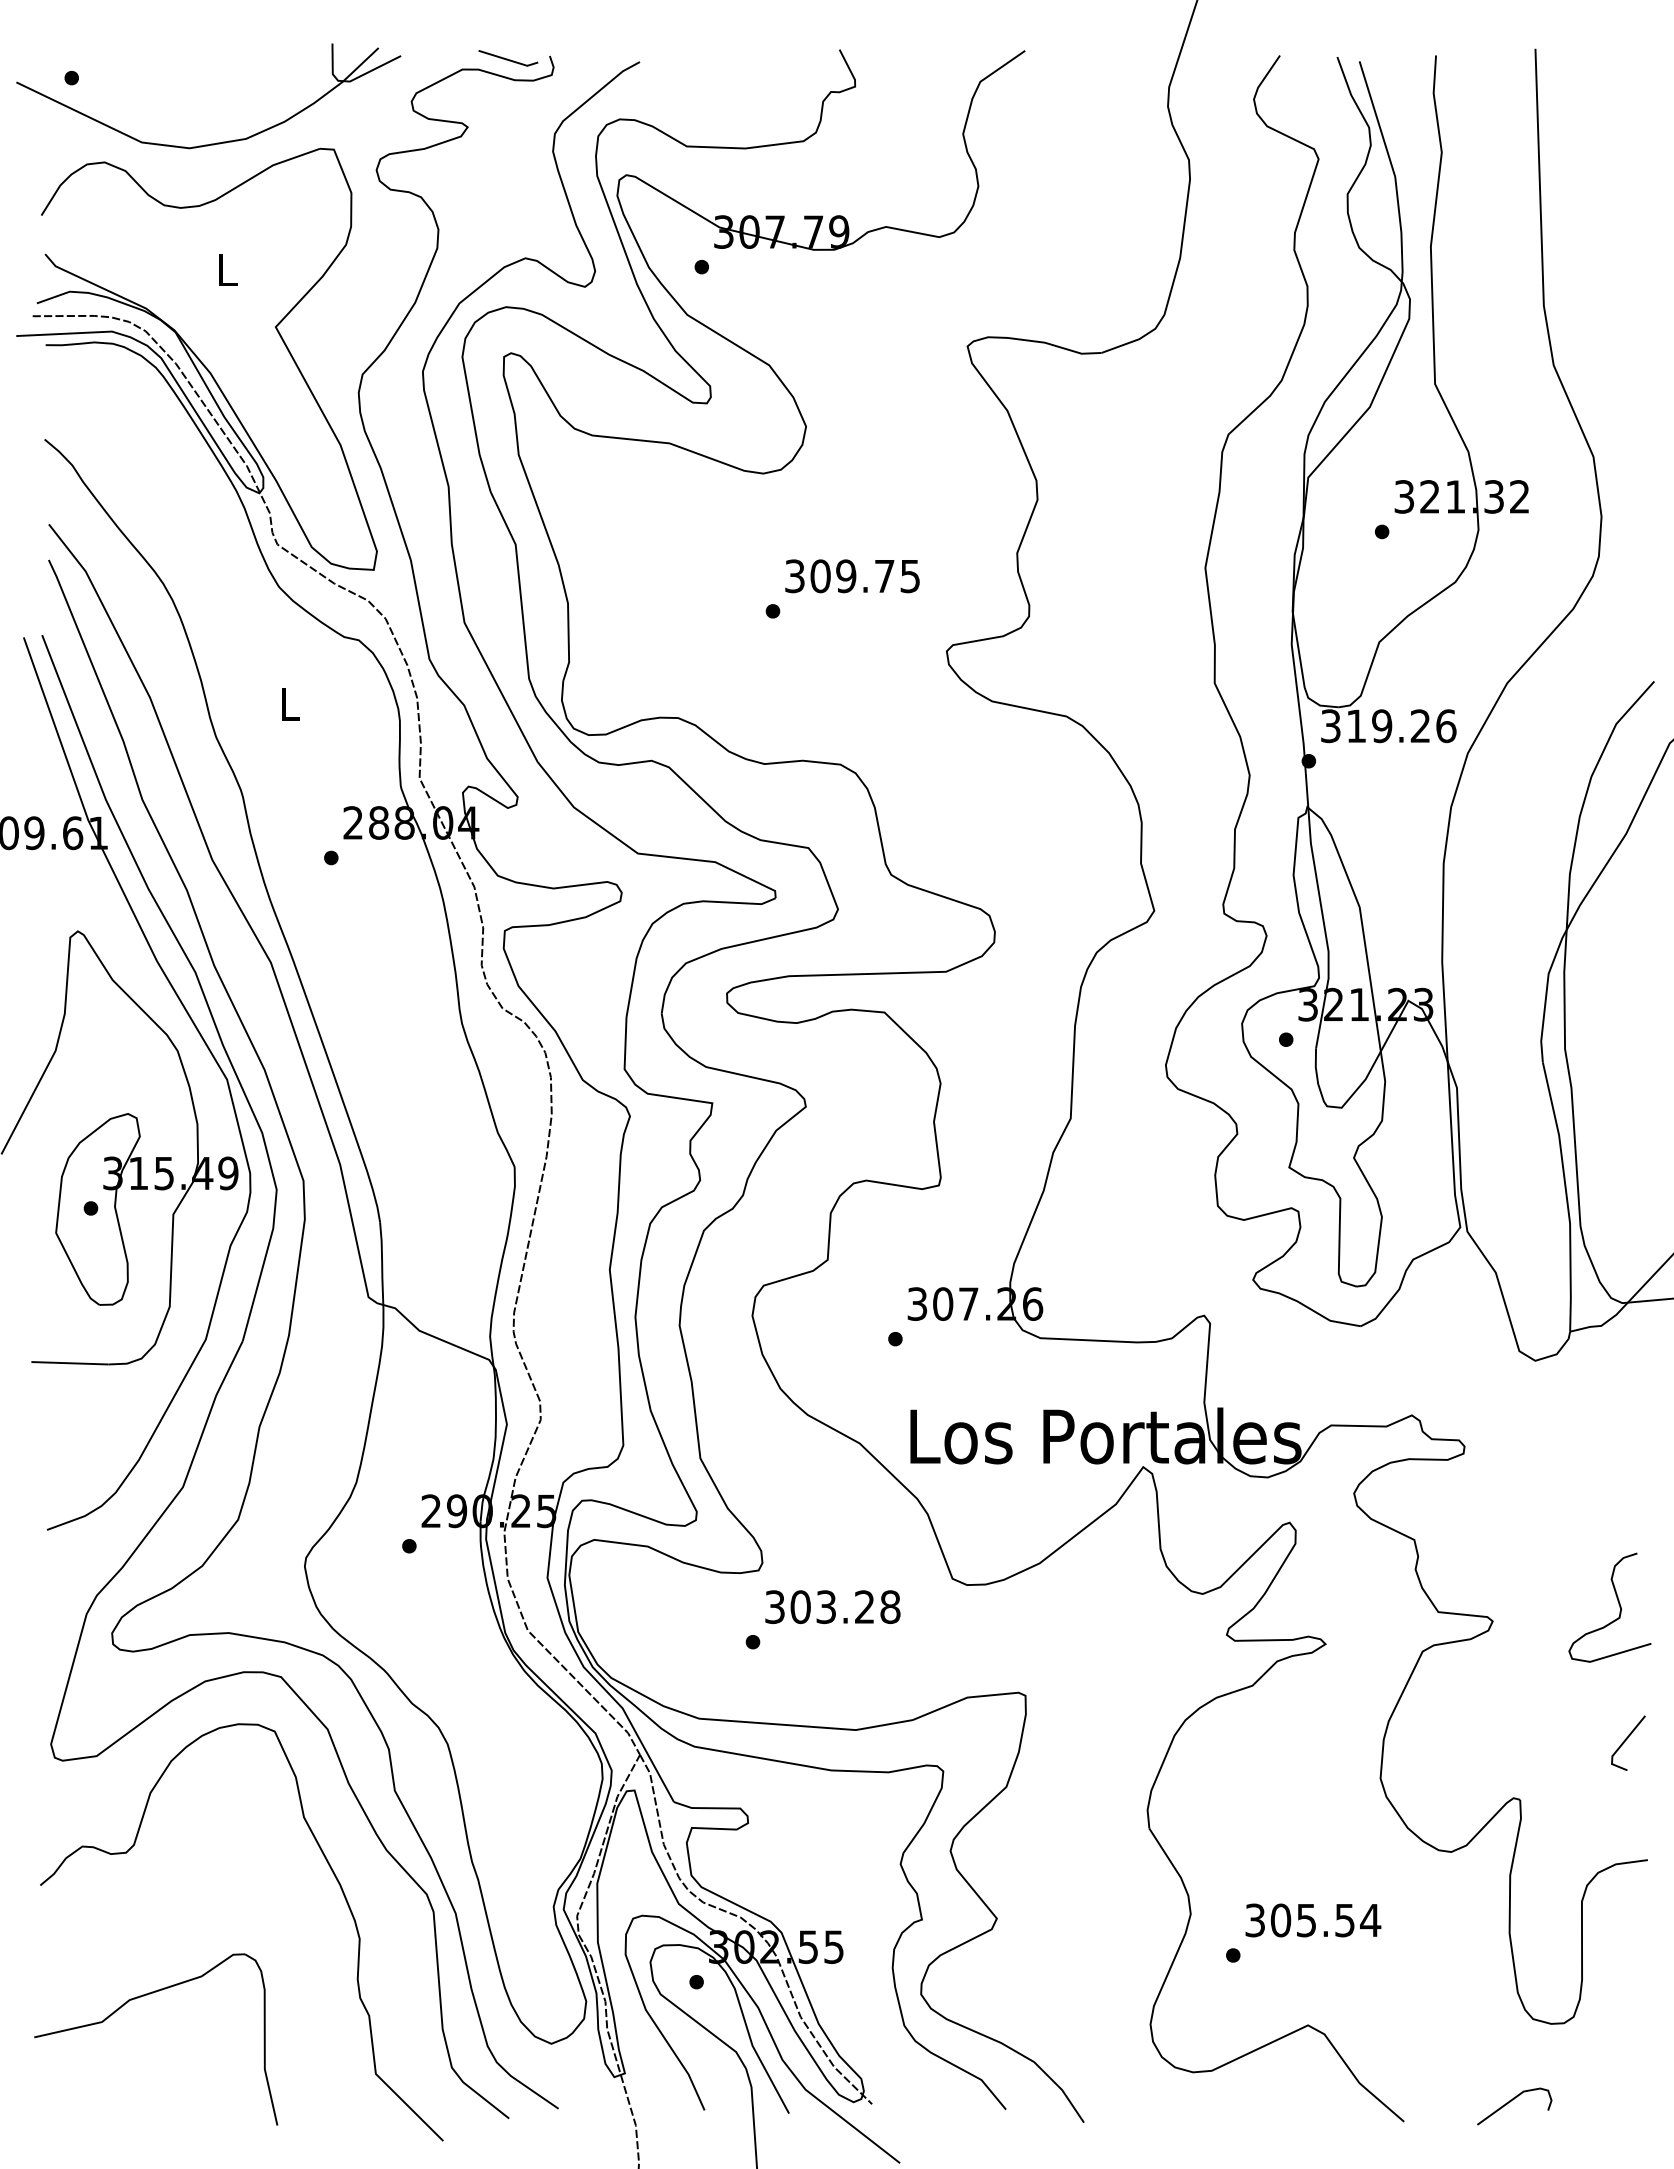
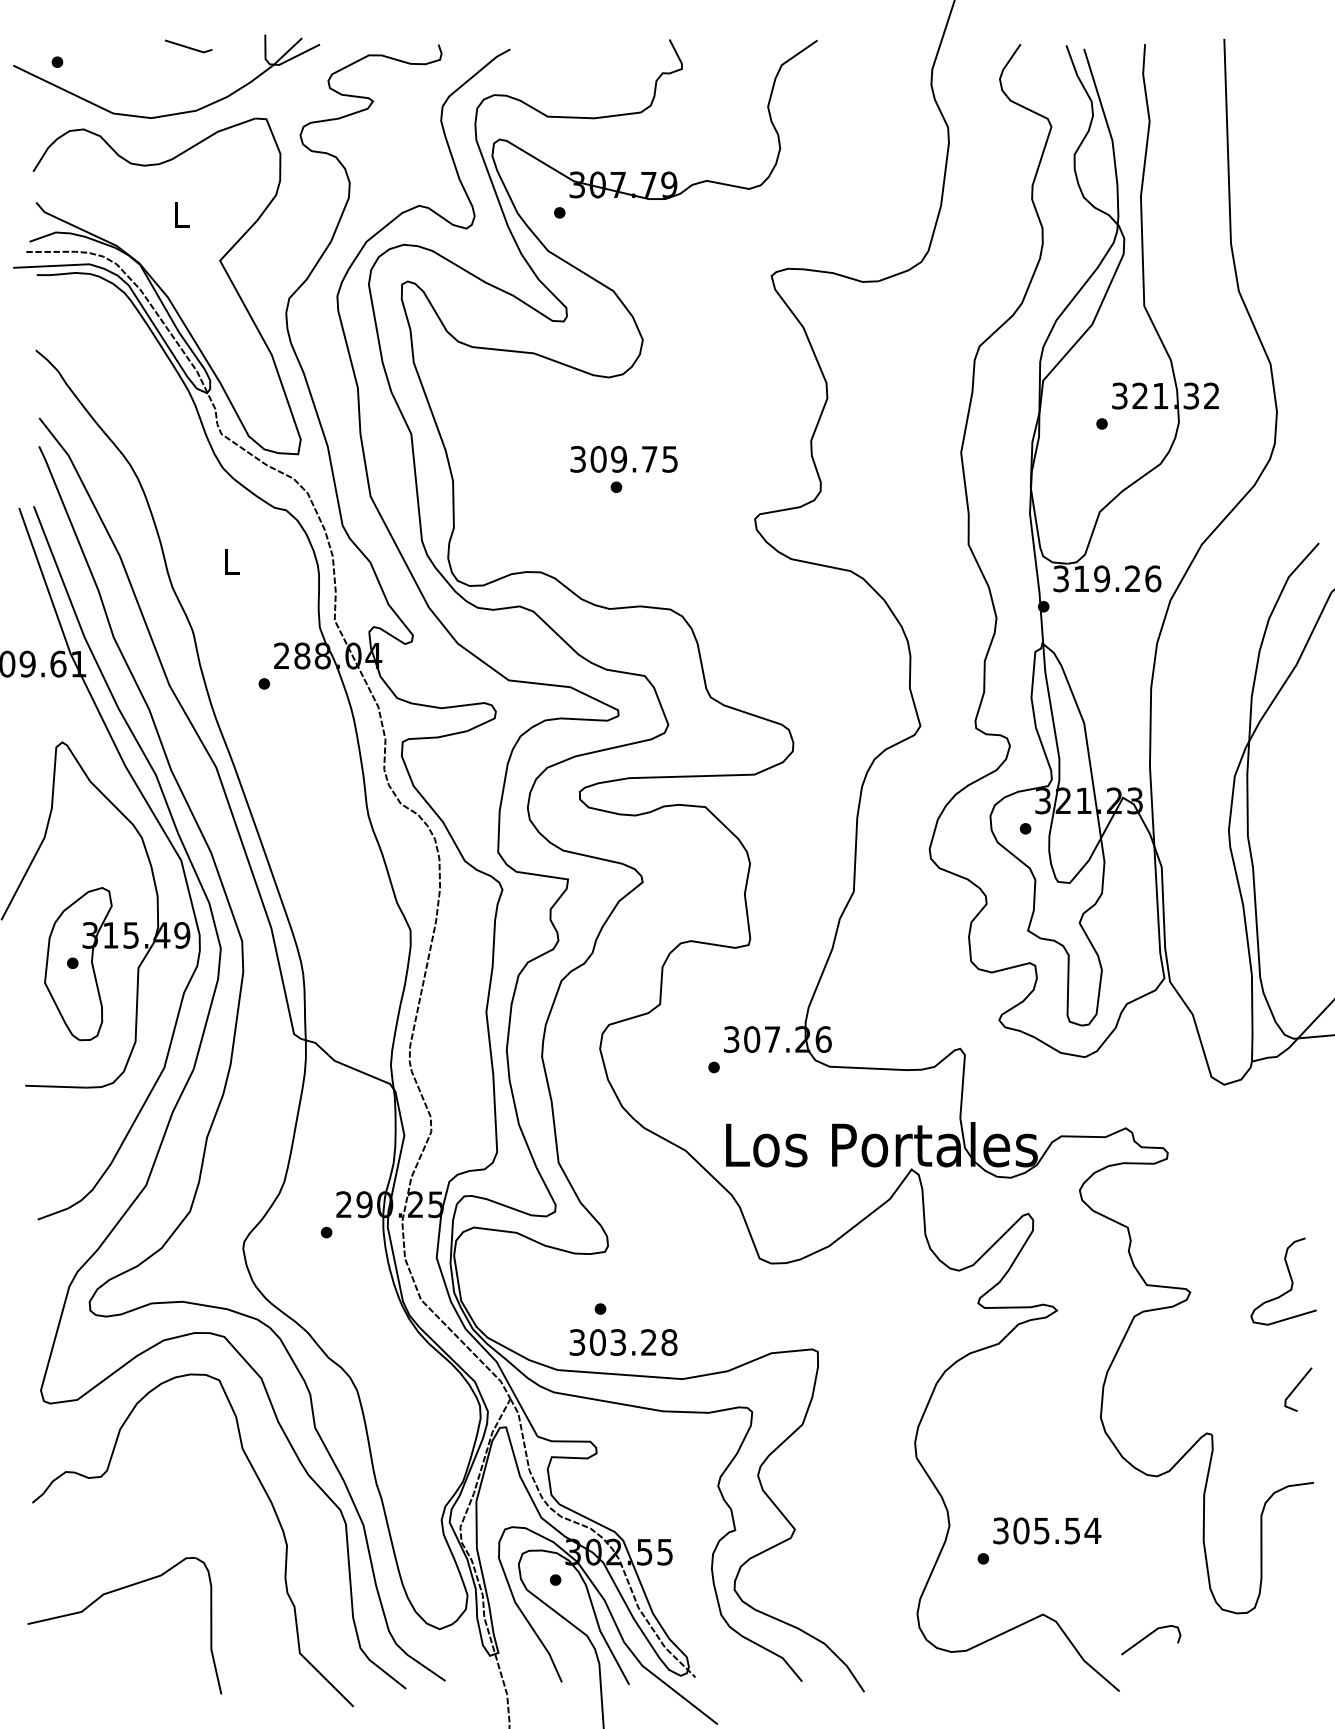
line: (507, 58) -> (187, 46), moved
text: (852, 576) -> (624, 459), moved
text: (832, 1607) -> (623, 1342), moved
curve: (1510, 2102) -> (1147, 1636), moved

